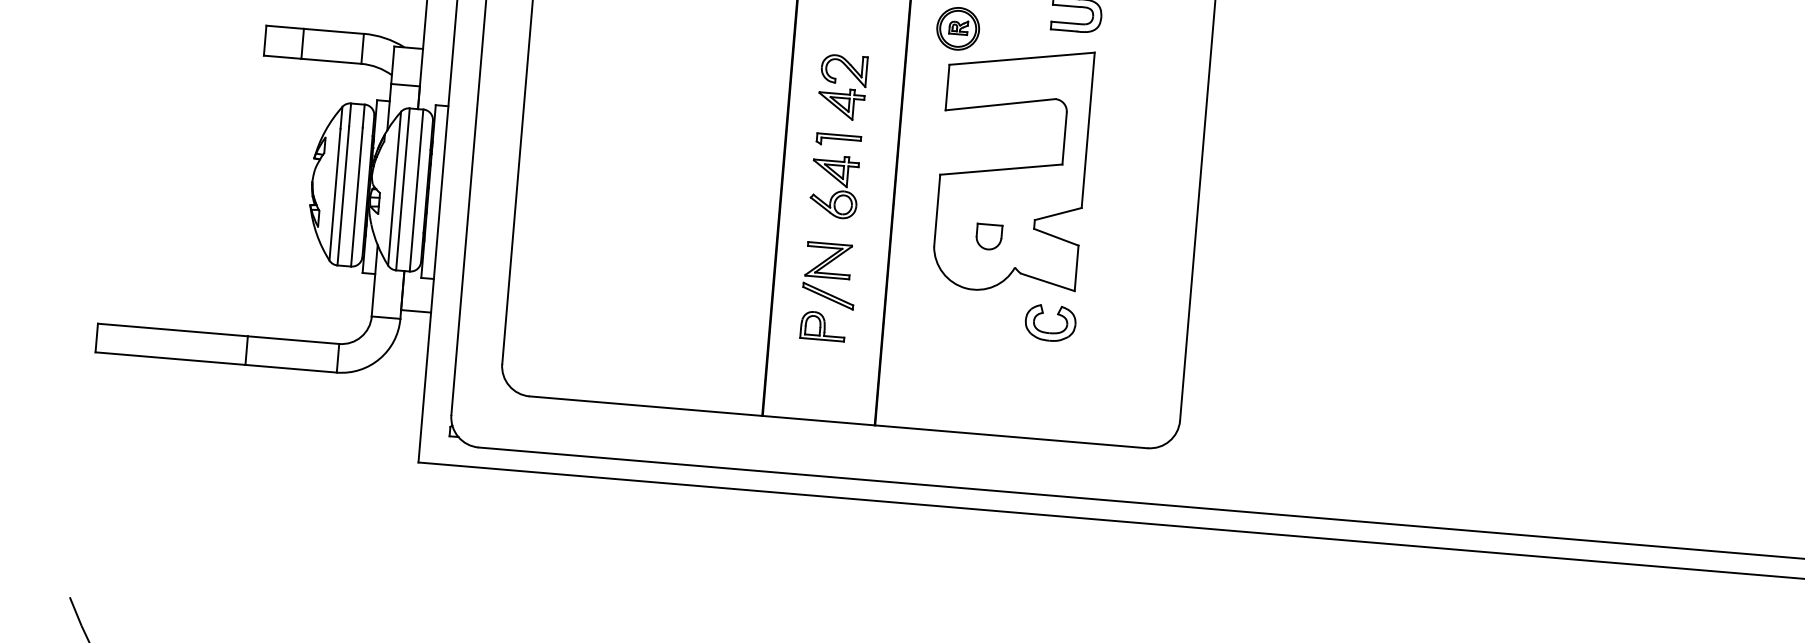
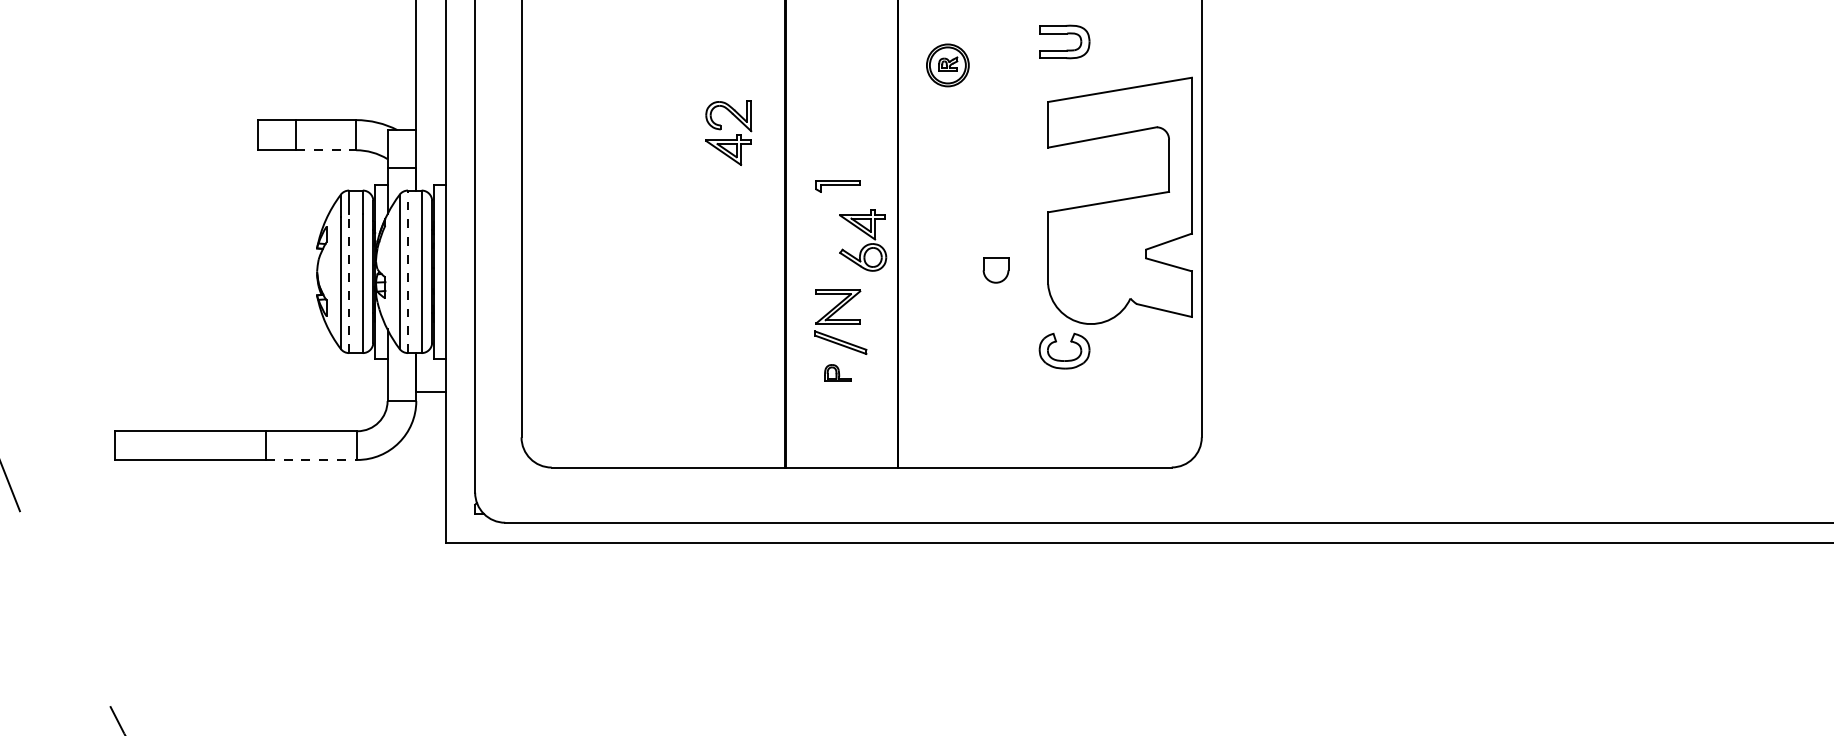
line: (331, 61) -> (326, 150), solid -> dashed
part: (842, 93) -> (728, 139), moved
part: (1012, 168) -> (1119, 200), moved
part: (835, 187) -> (863, 240), moved
line: (403, 189) -> (408, 271), solid -> dashed
line: (343, 196) -> (349, 283), solid -> dashed
part: (822, 325) -> (837, 372), size x0.6
line: (291, 368) -> (311, 459), solid -> dashed

